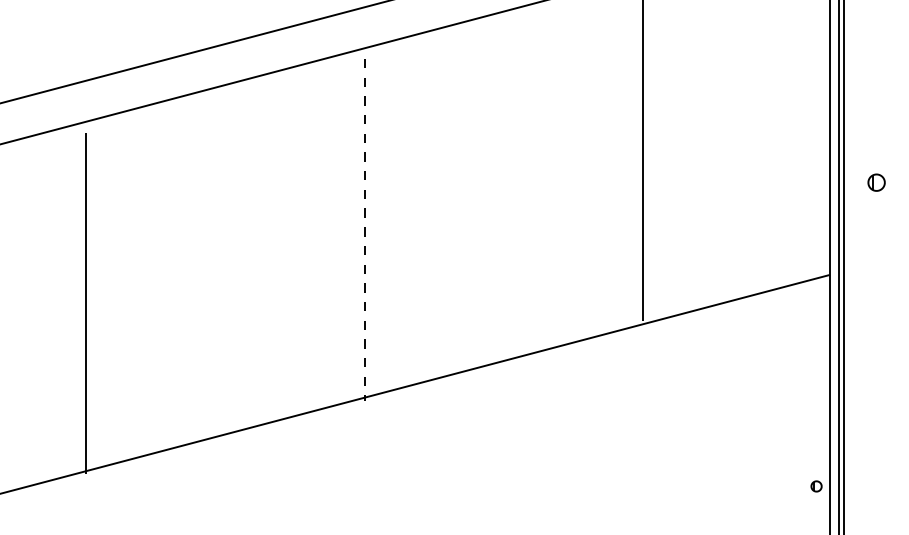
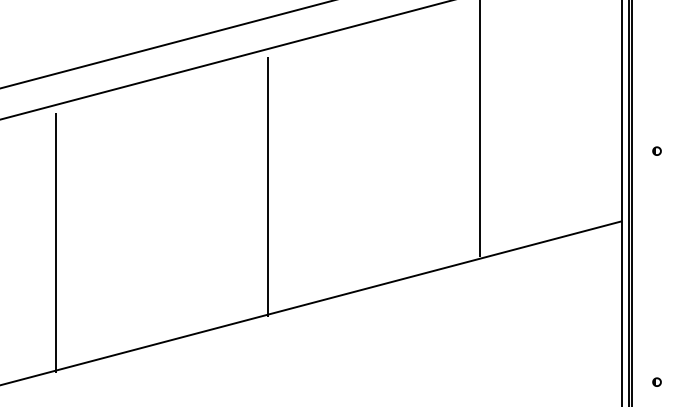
part: (876, 182) -> (656, 151), size x0.62
line: (364, 229) -> (267, 186), dashed -> solid
part: (816, 486) -> (656, 382), moved

